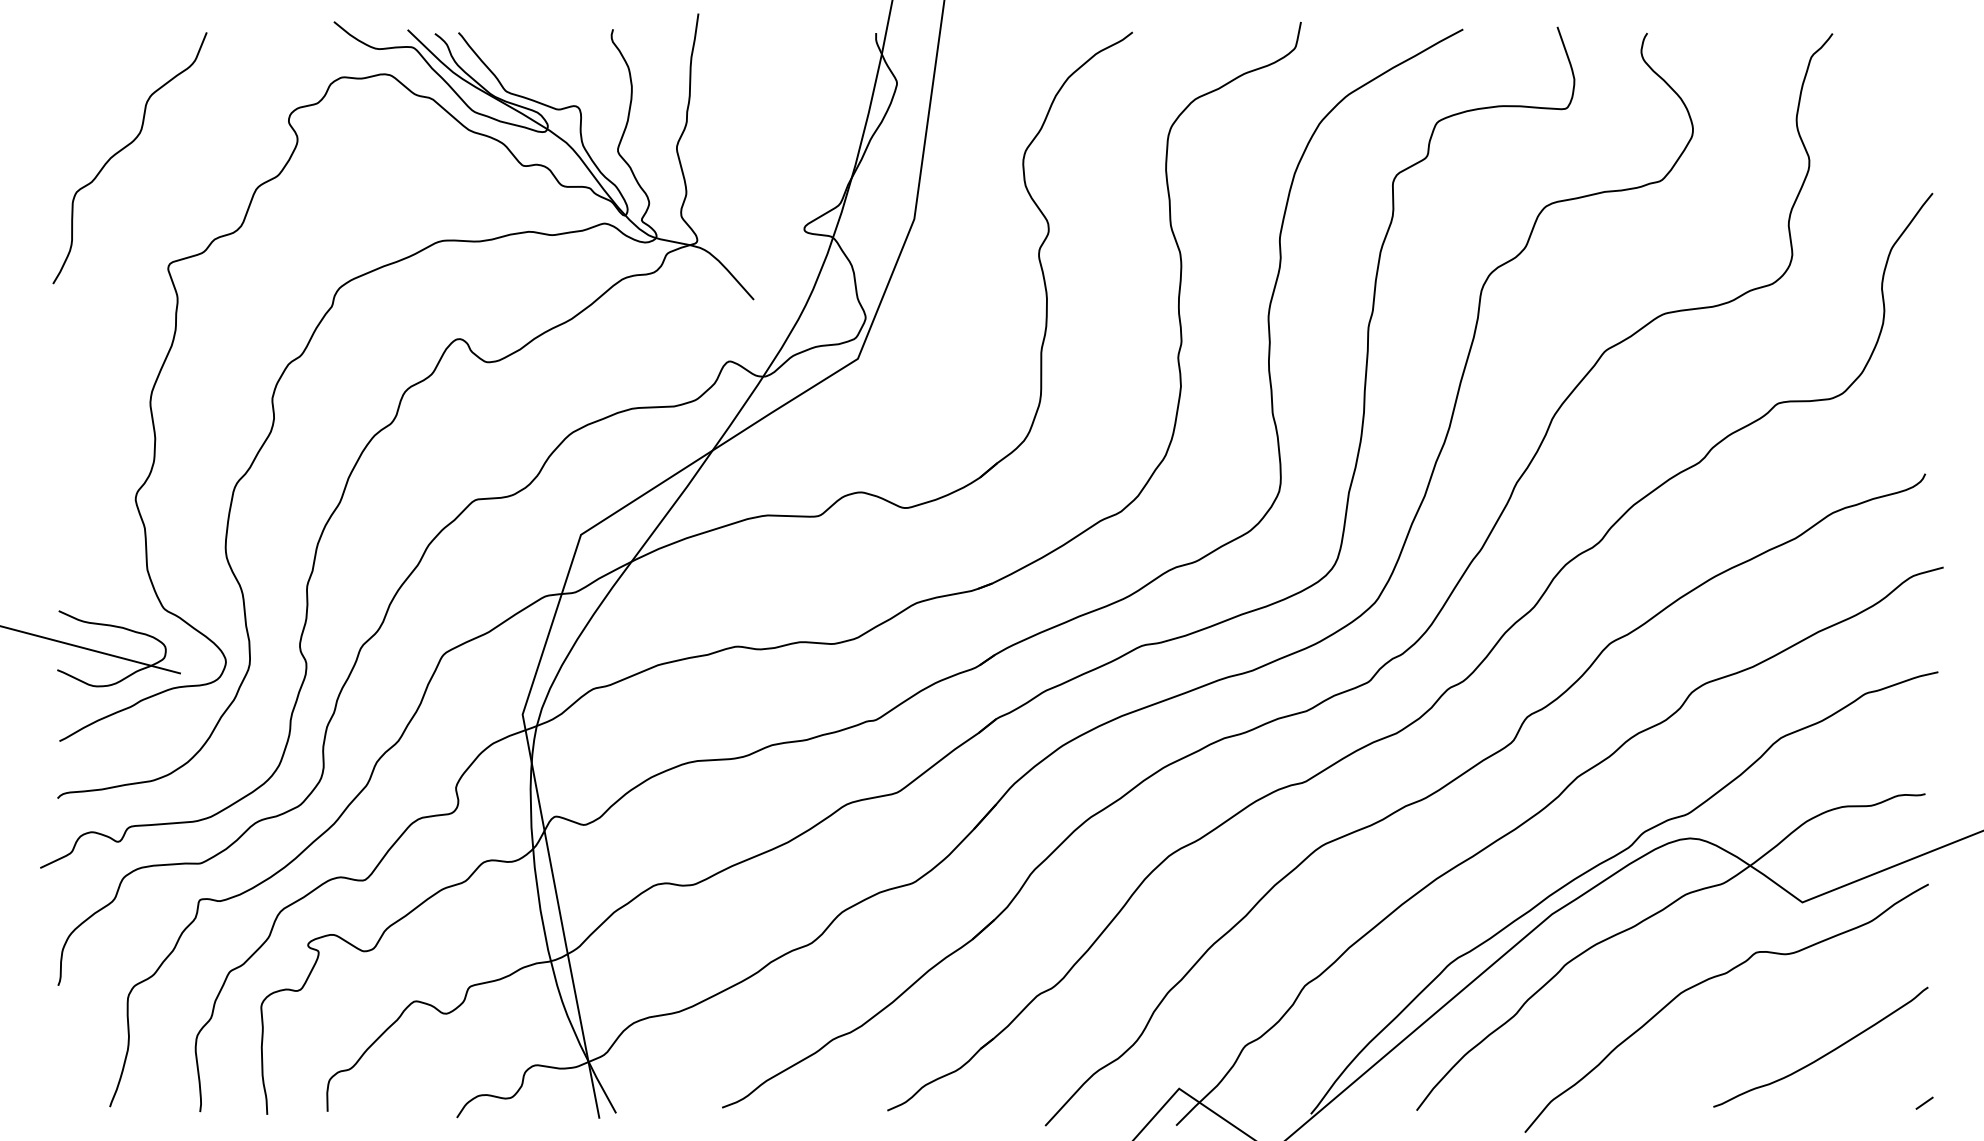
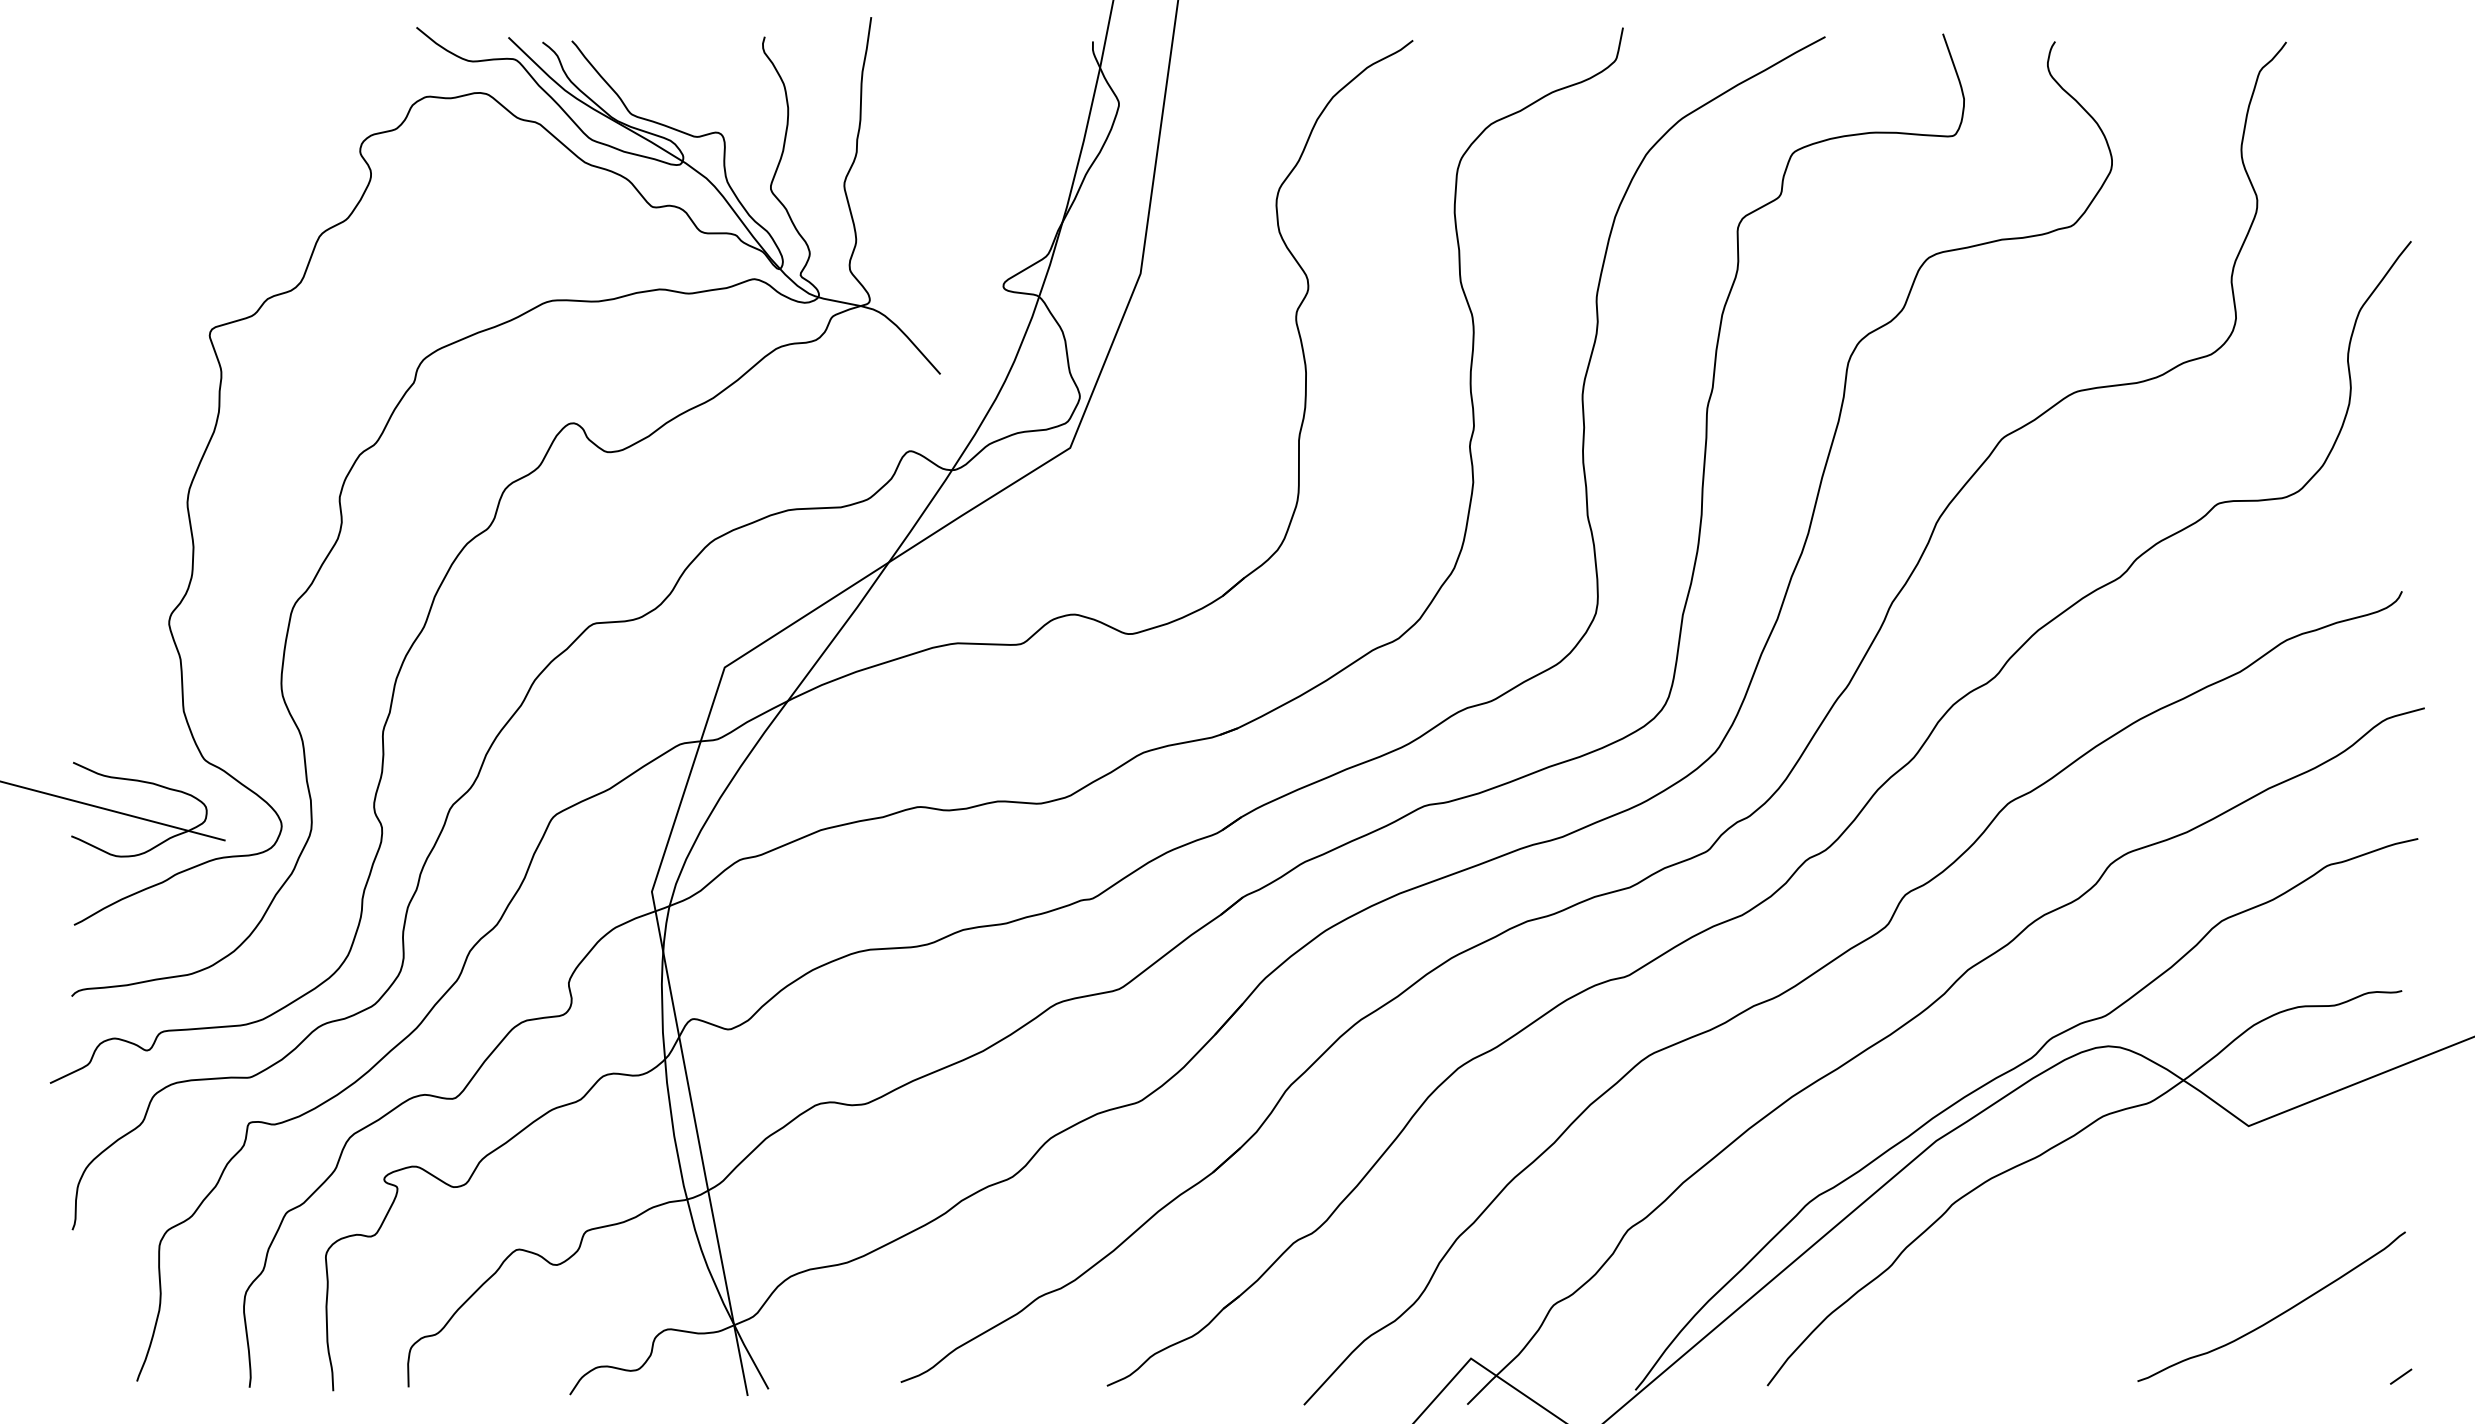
curve: (123, 149) -> (154, 186), removed
curve: (1716, 977) -> (2141, 1219), removed

